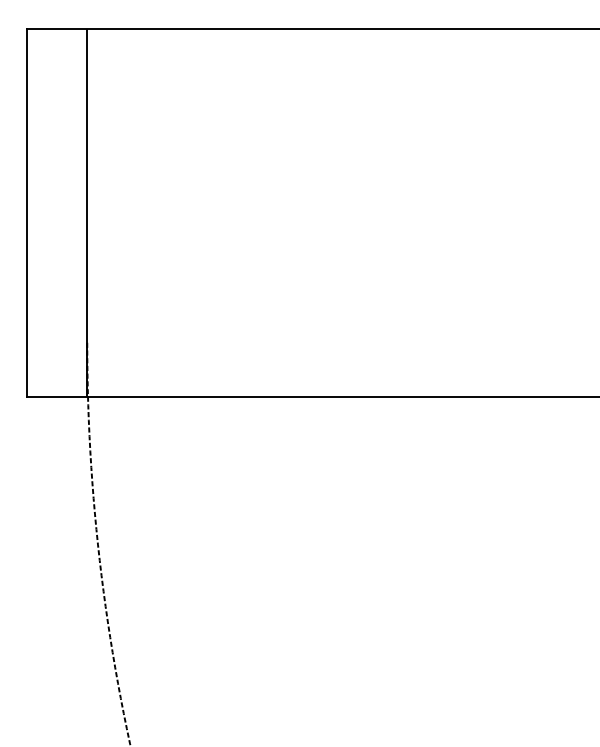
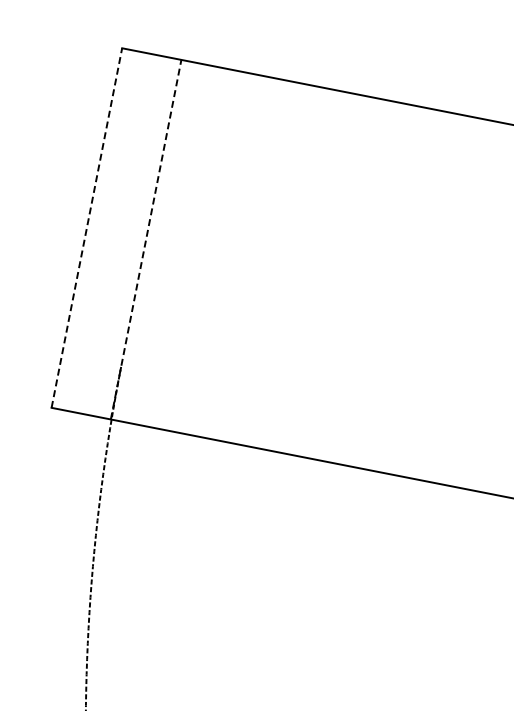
line: (26, 212) -> (86, 228), solid -> dashed
line: (87, 212) -> (146, 239), solid -> dashed

